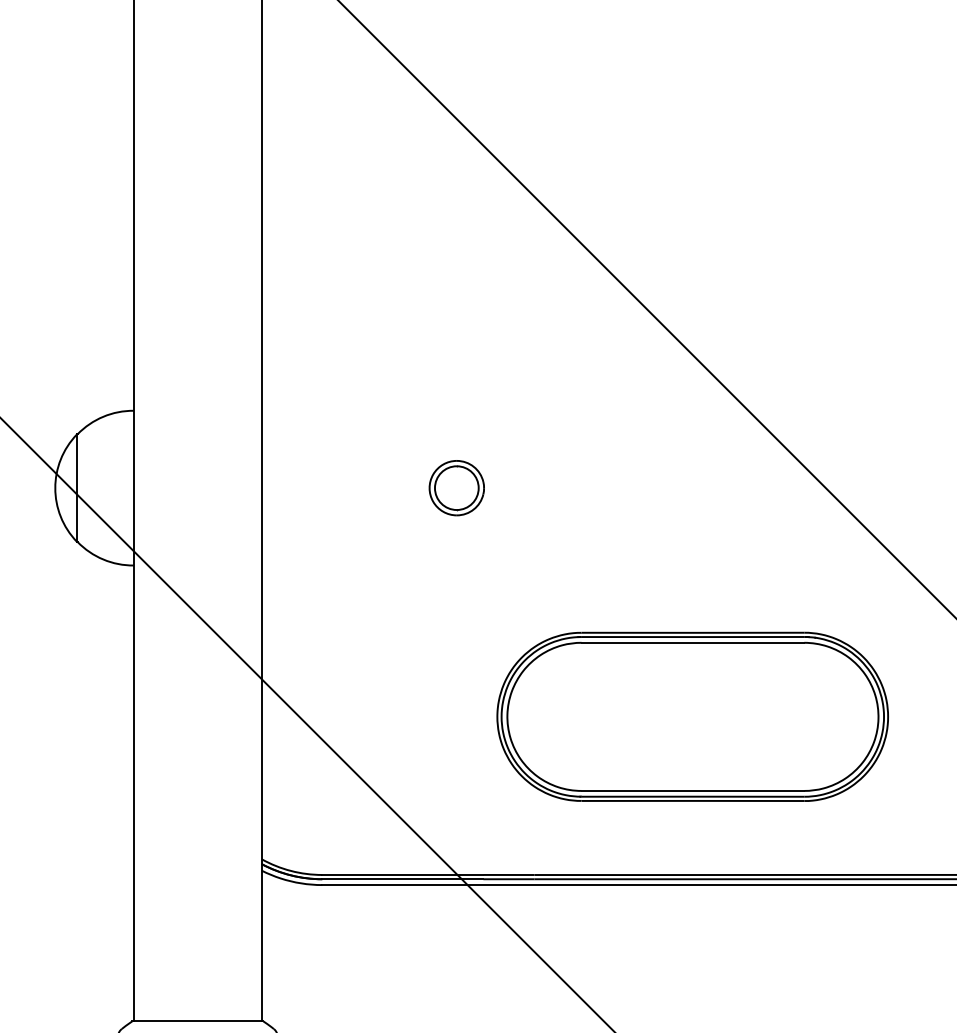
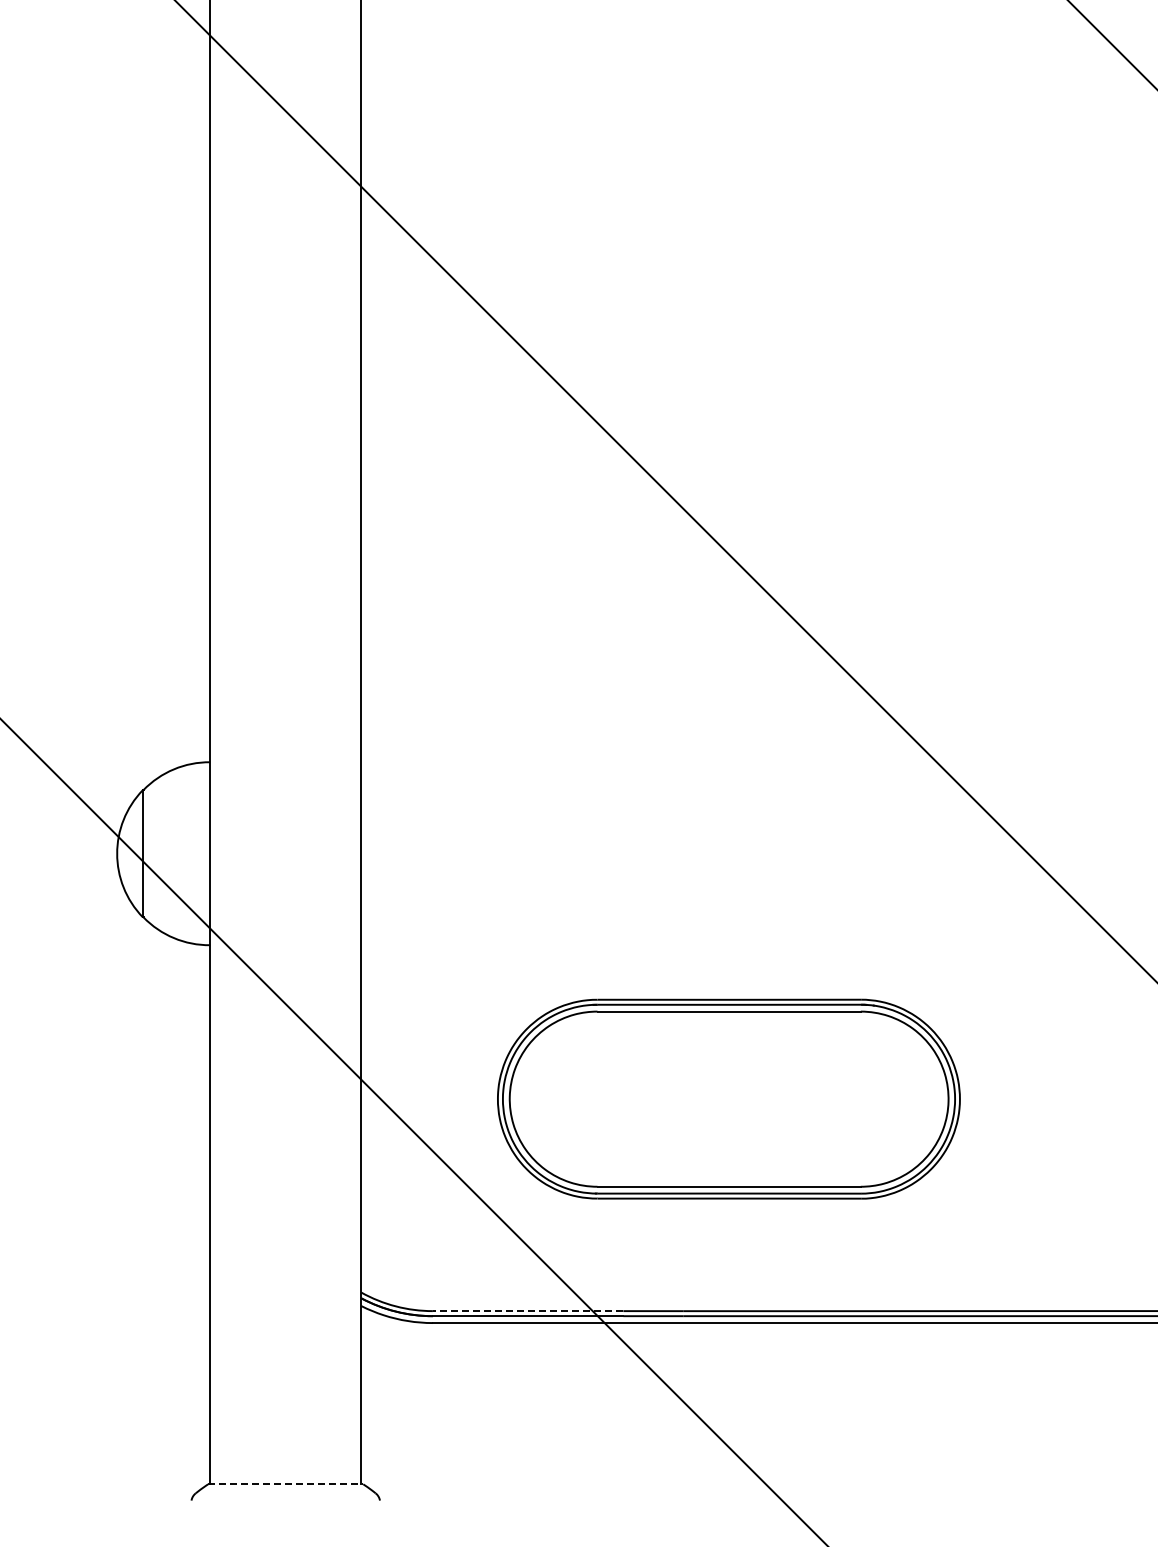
part: (456, 487) -> (591, 853), removed
part: (692, 716) -> (728, 1098), moved
line: (402, 875) -> (527, 1311), solid -> dashed
line: (197, 1021) -> (285, 1484), solid -> dashed

